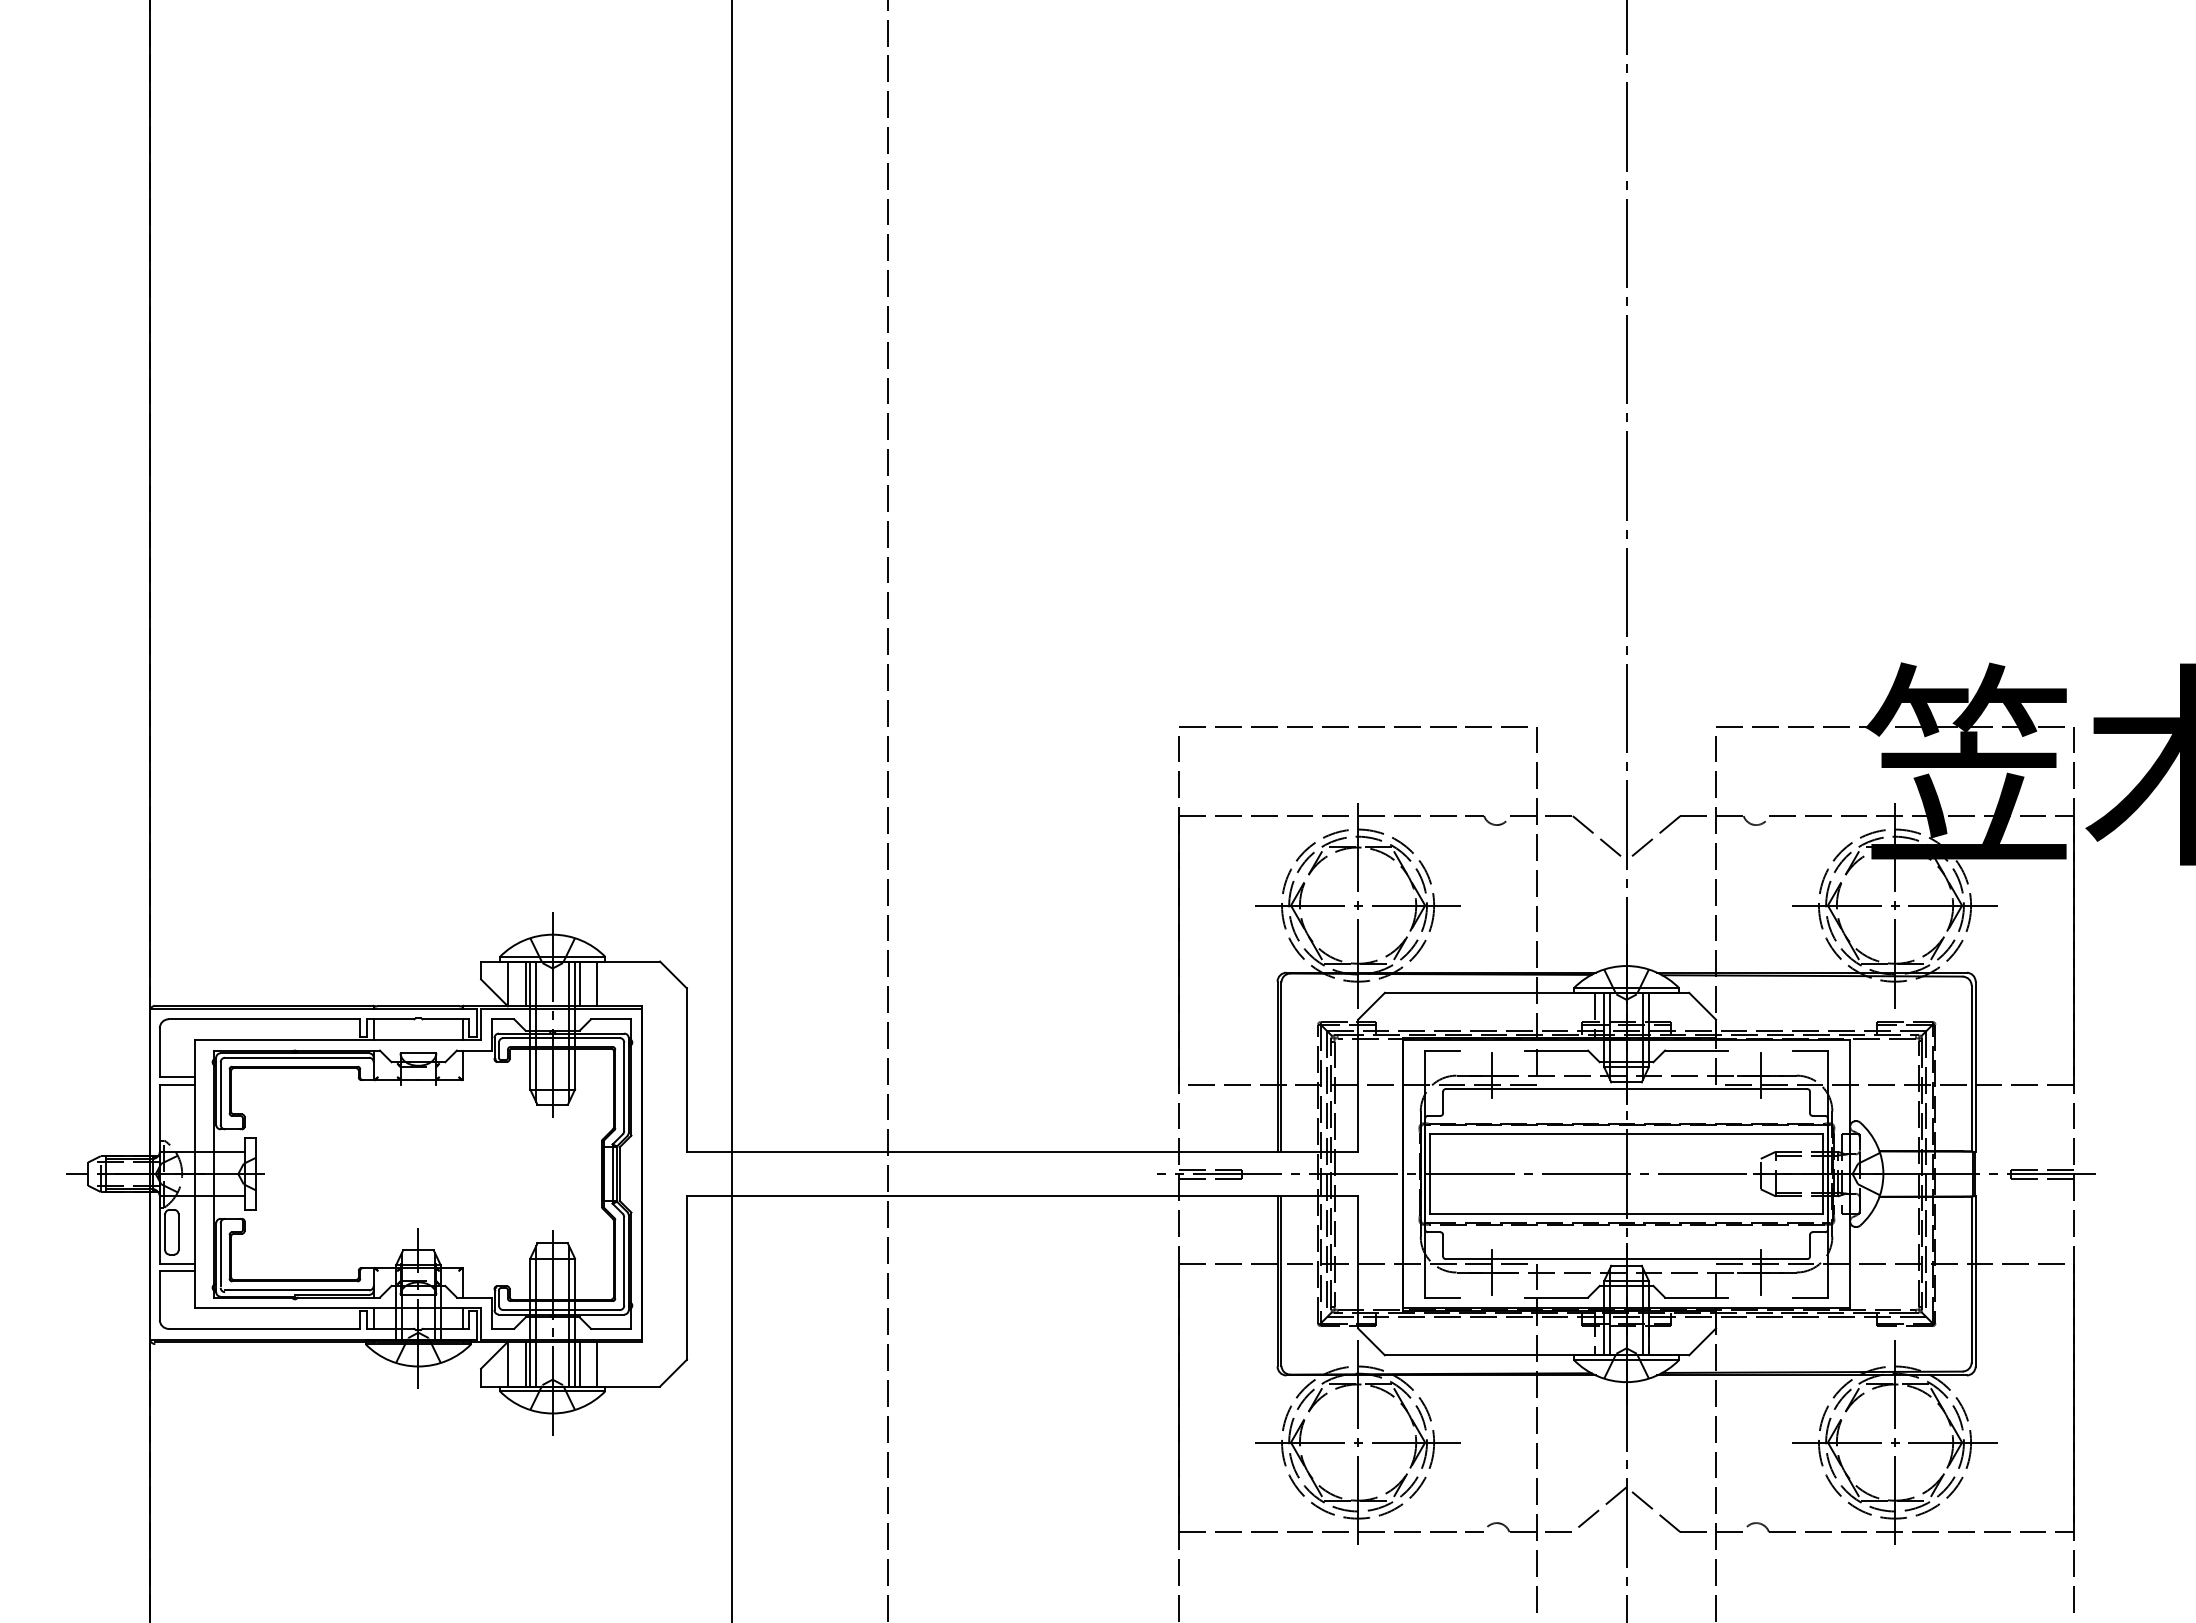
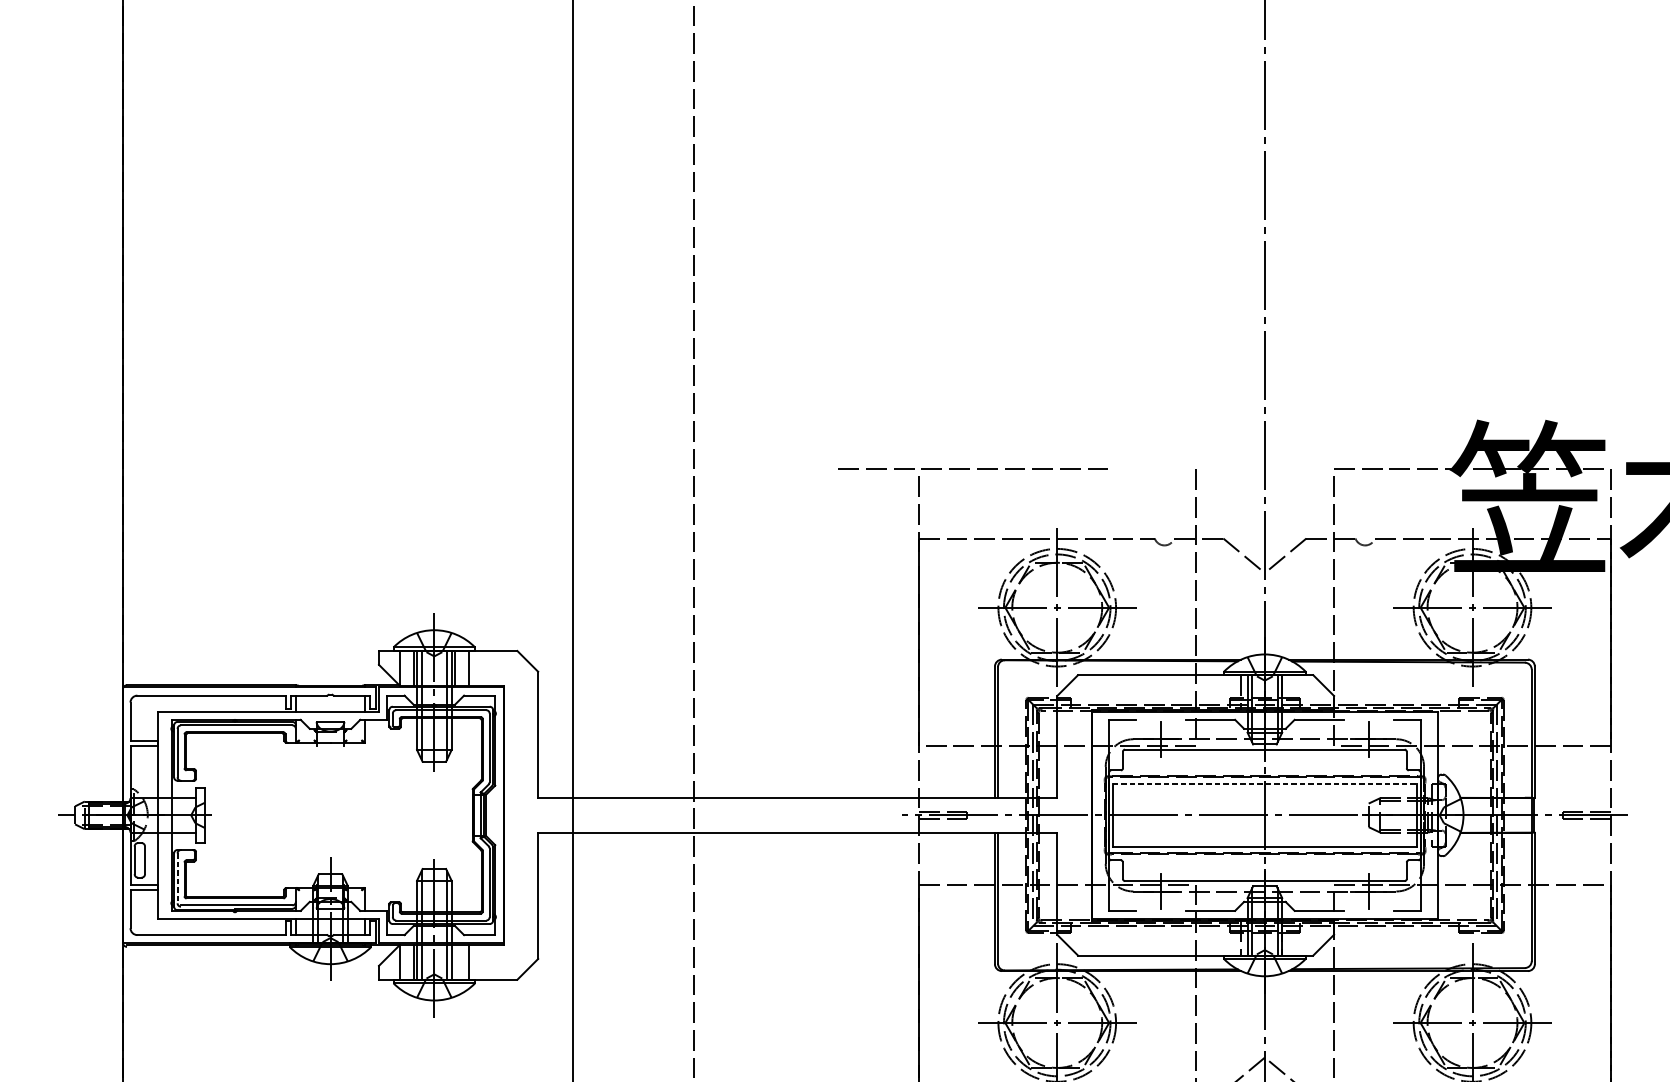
line: (1348, 726) -> (969, 469), moved
line: (1626, 1133) -> (1264, 783), solid -> dashed
line: (220, 1255) -> (177, 878), solid -> dashed
line: (579, 1363) -> (455, 961), removed

